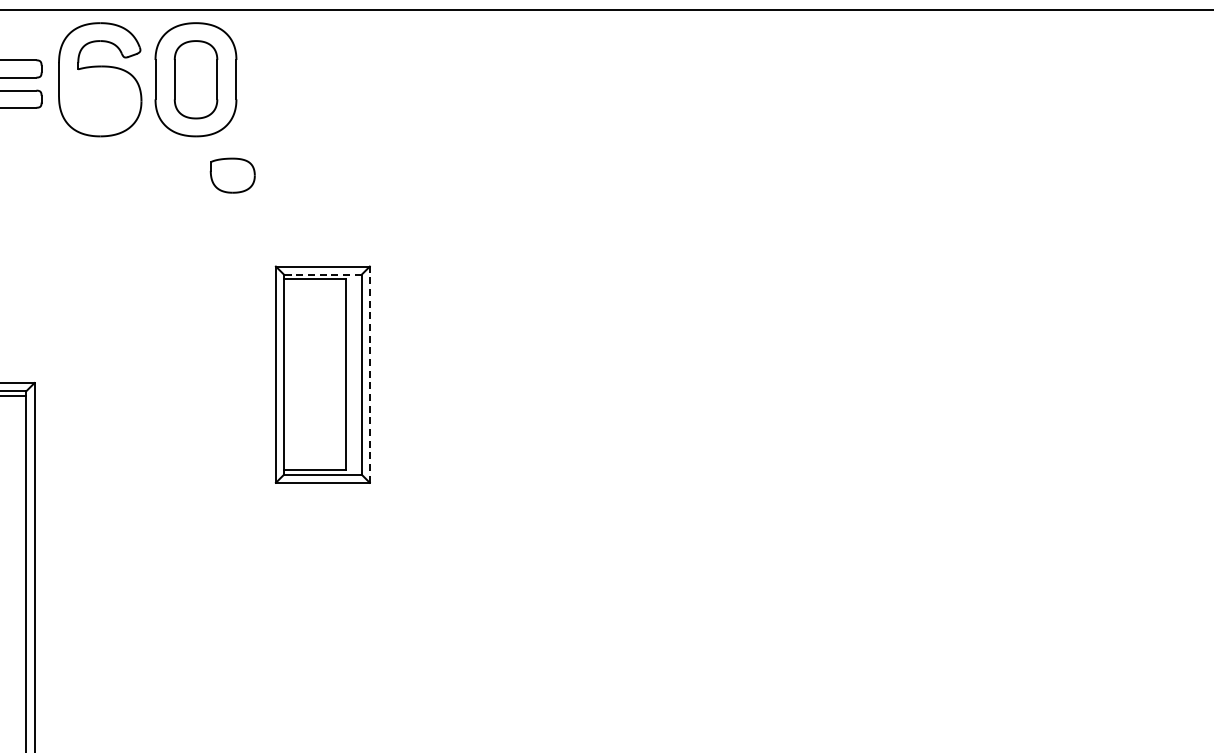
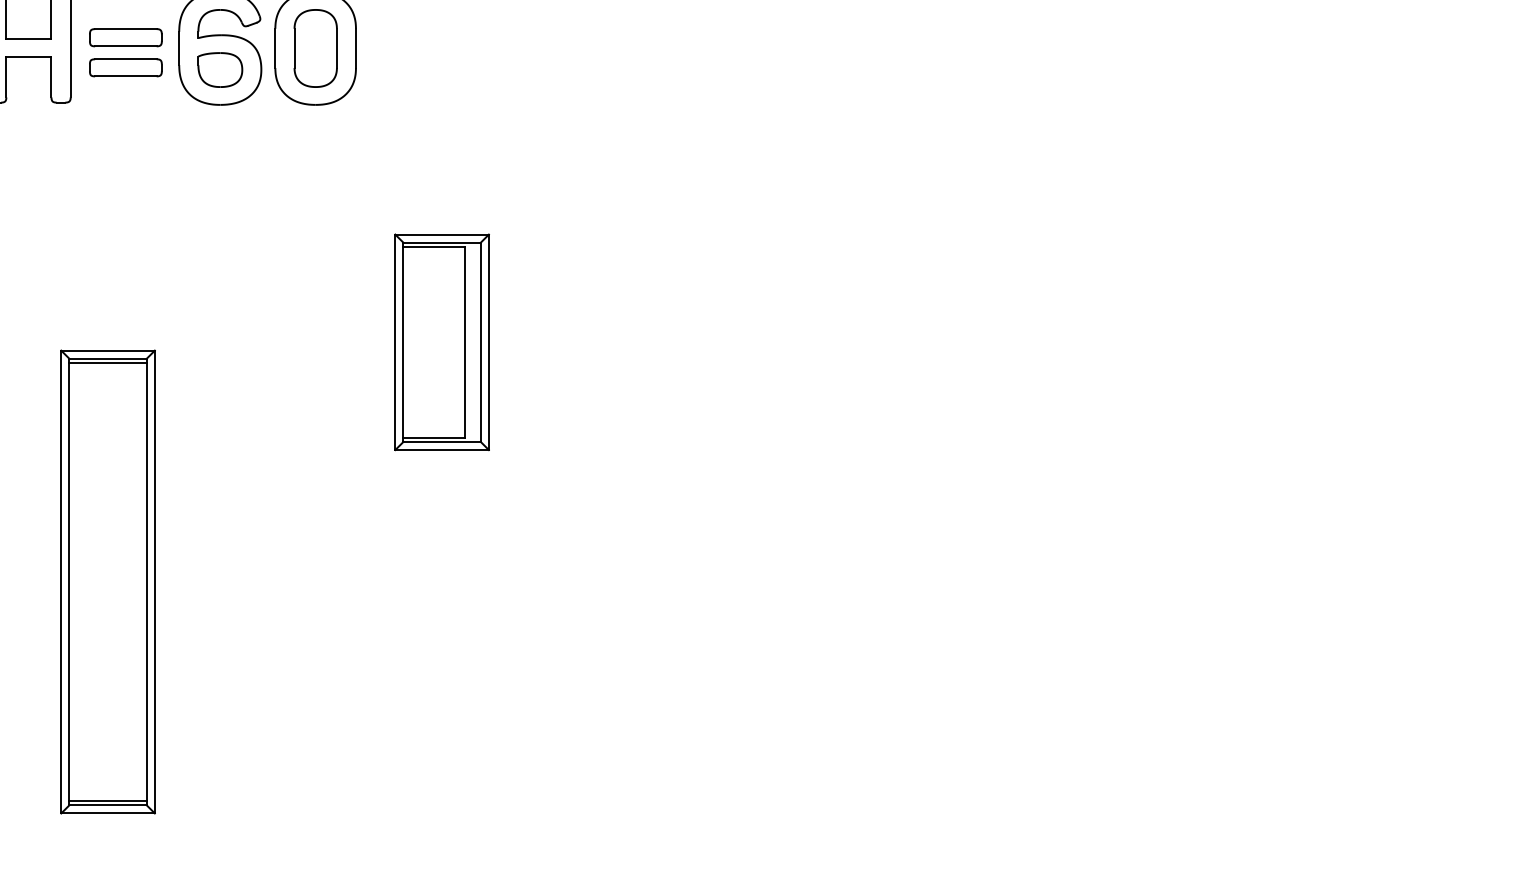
part: (232, 175) -> (220, 69), moved
line: (323, 274) -> (442, 242), dashed -> solid
line: (369, 374) -> (488, 342), dashed -> solid

